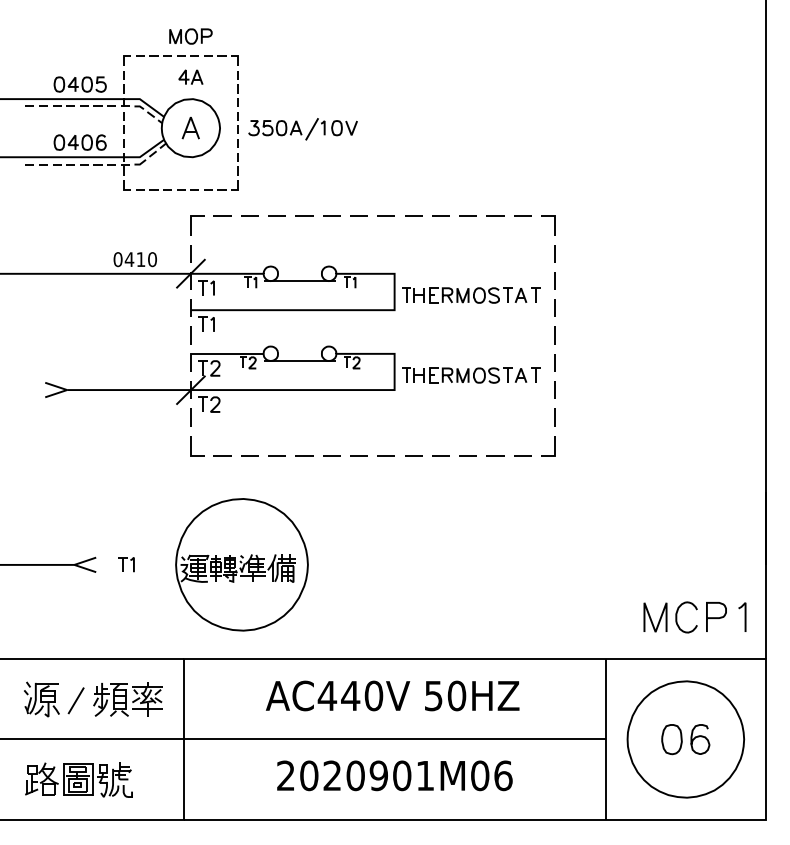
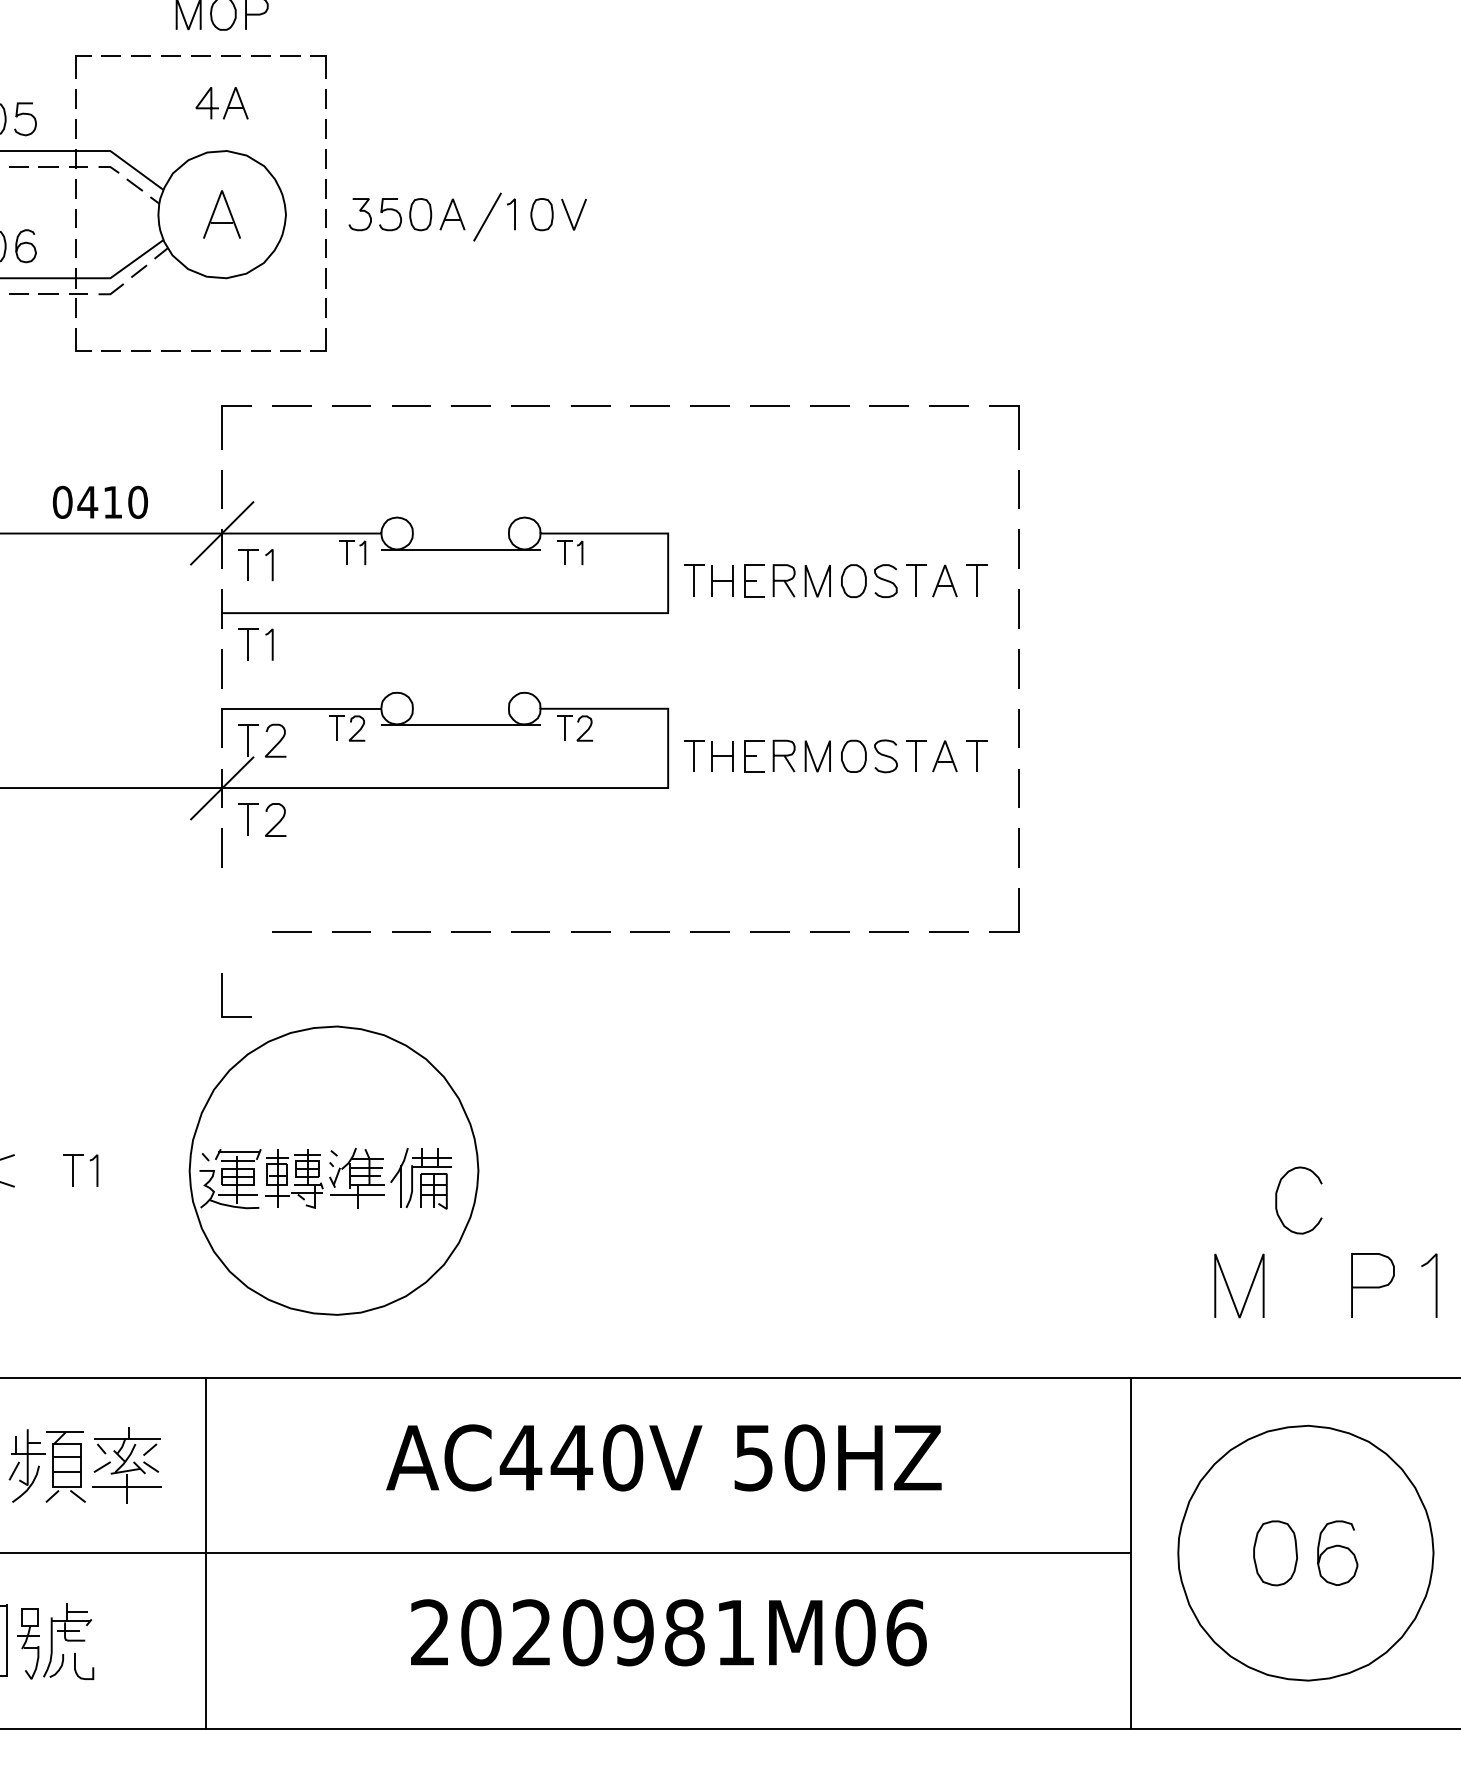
line: (191, 446) -> (223, 997), moved
curve: (677, 617) -> (1278, 1200), moved
text: (402, 775) -> (685, 1632), 2020901M06 -> 2020981M06

